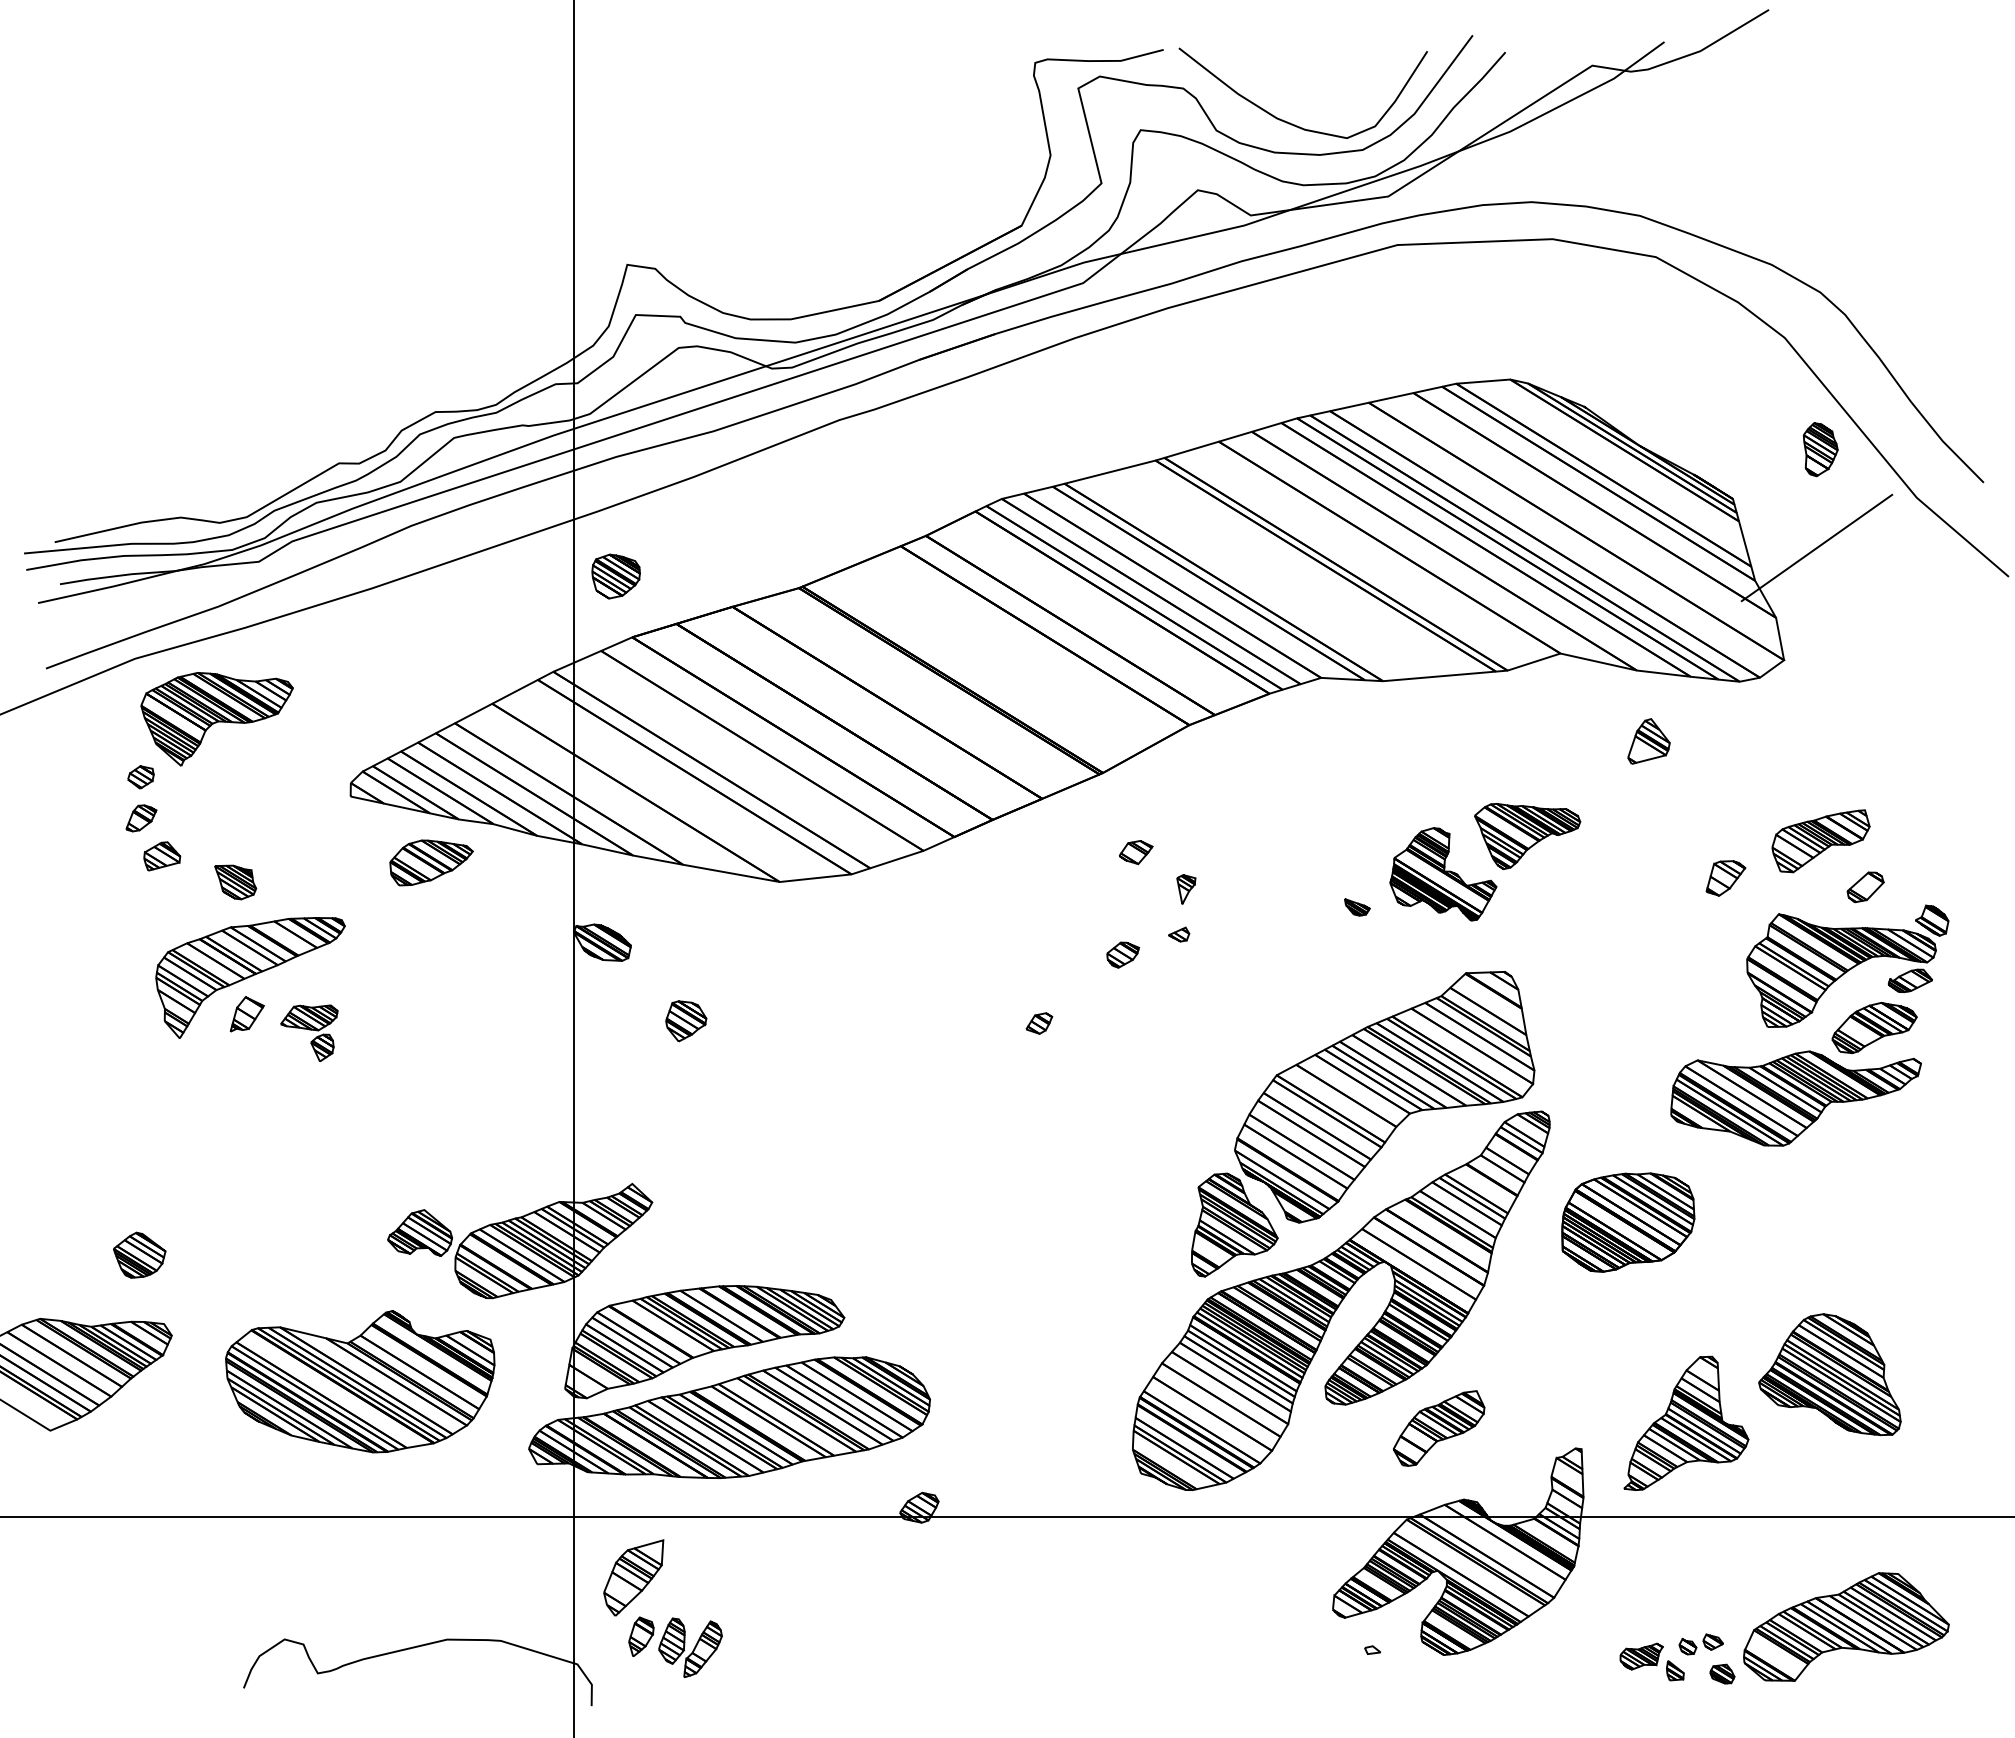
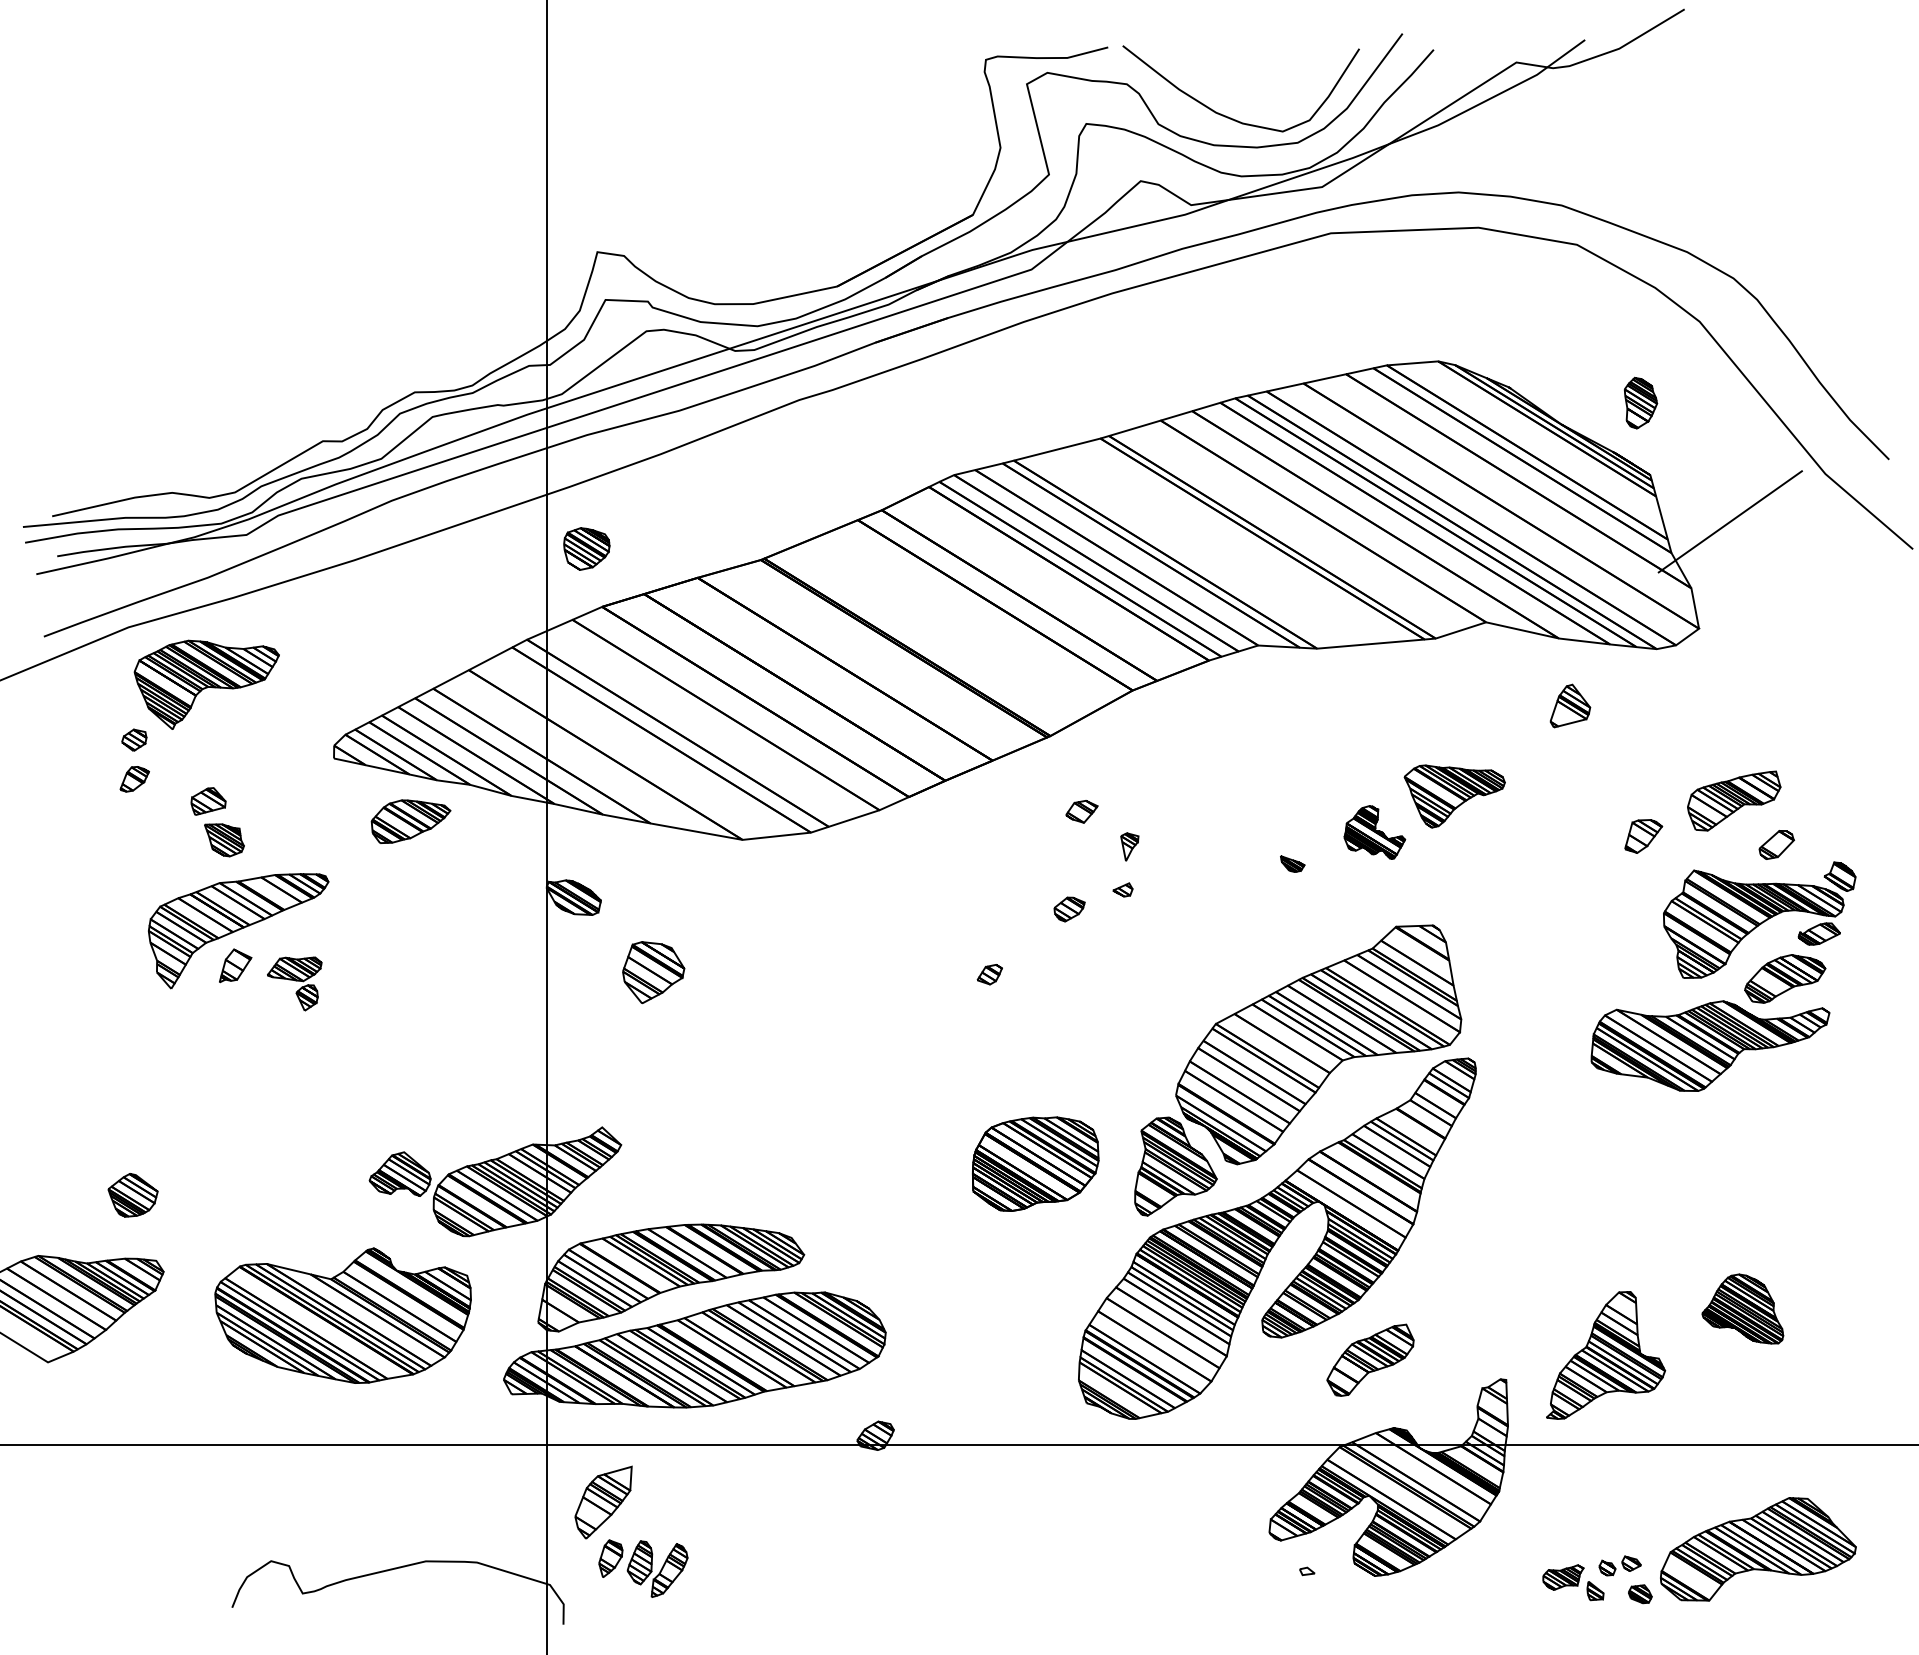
part: (1821, 448) -> (1641, 402), moved
part: (162, 856) -> (208, 801), moved
part: (1443, 874) -> (1374, 832), size x0.6
part: (686, 1021) -> (653, 972), size x1.6
part: (1628, 1221) -> (1035, 1163), moved
part: (1829, 1374) -> (1742, 1308), size x0.6

